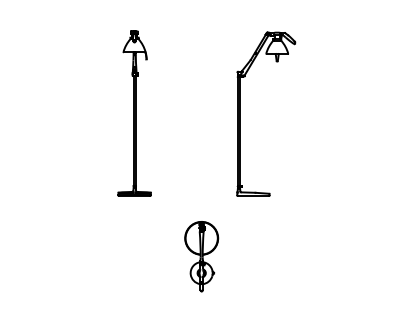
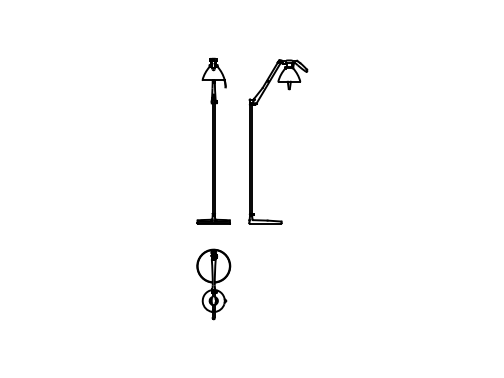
part: (134, 112) -> (213, 140), moved

